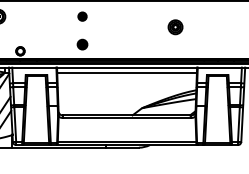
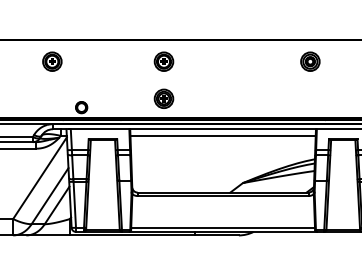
part: (82, 16) -> (163, 61), size x1.67
part: (175, 27) -> (310, 61), moved
part: (82, 44) -> (163, 98), size x1.43

